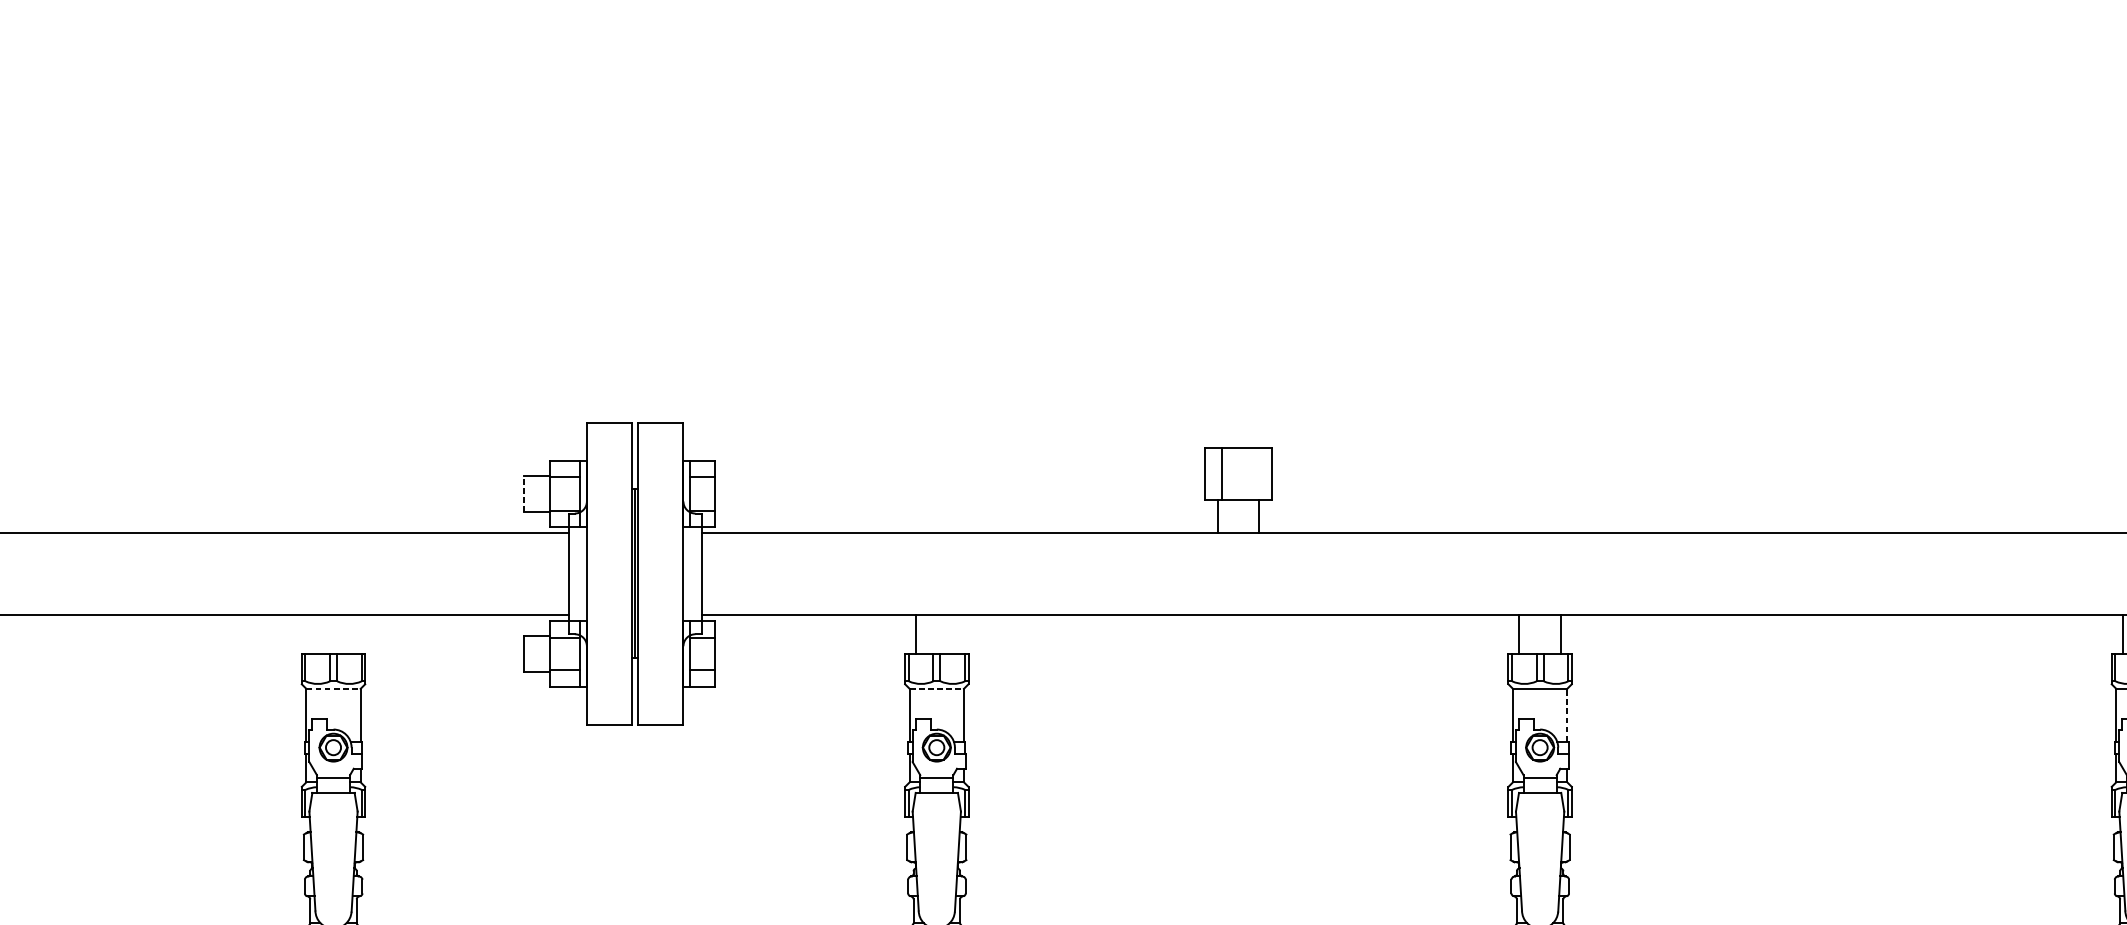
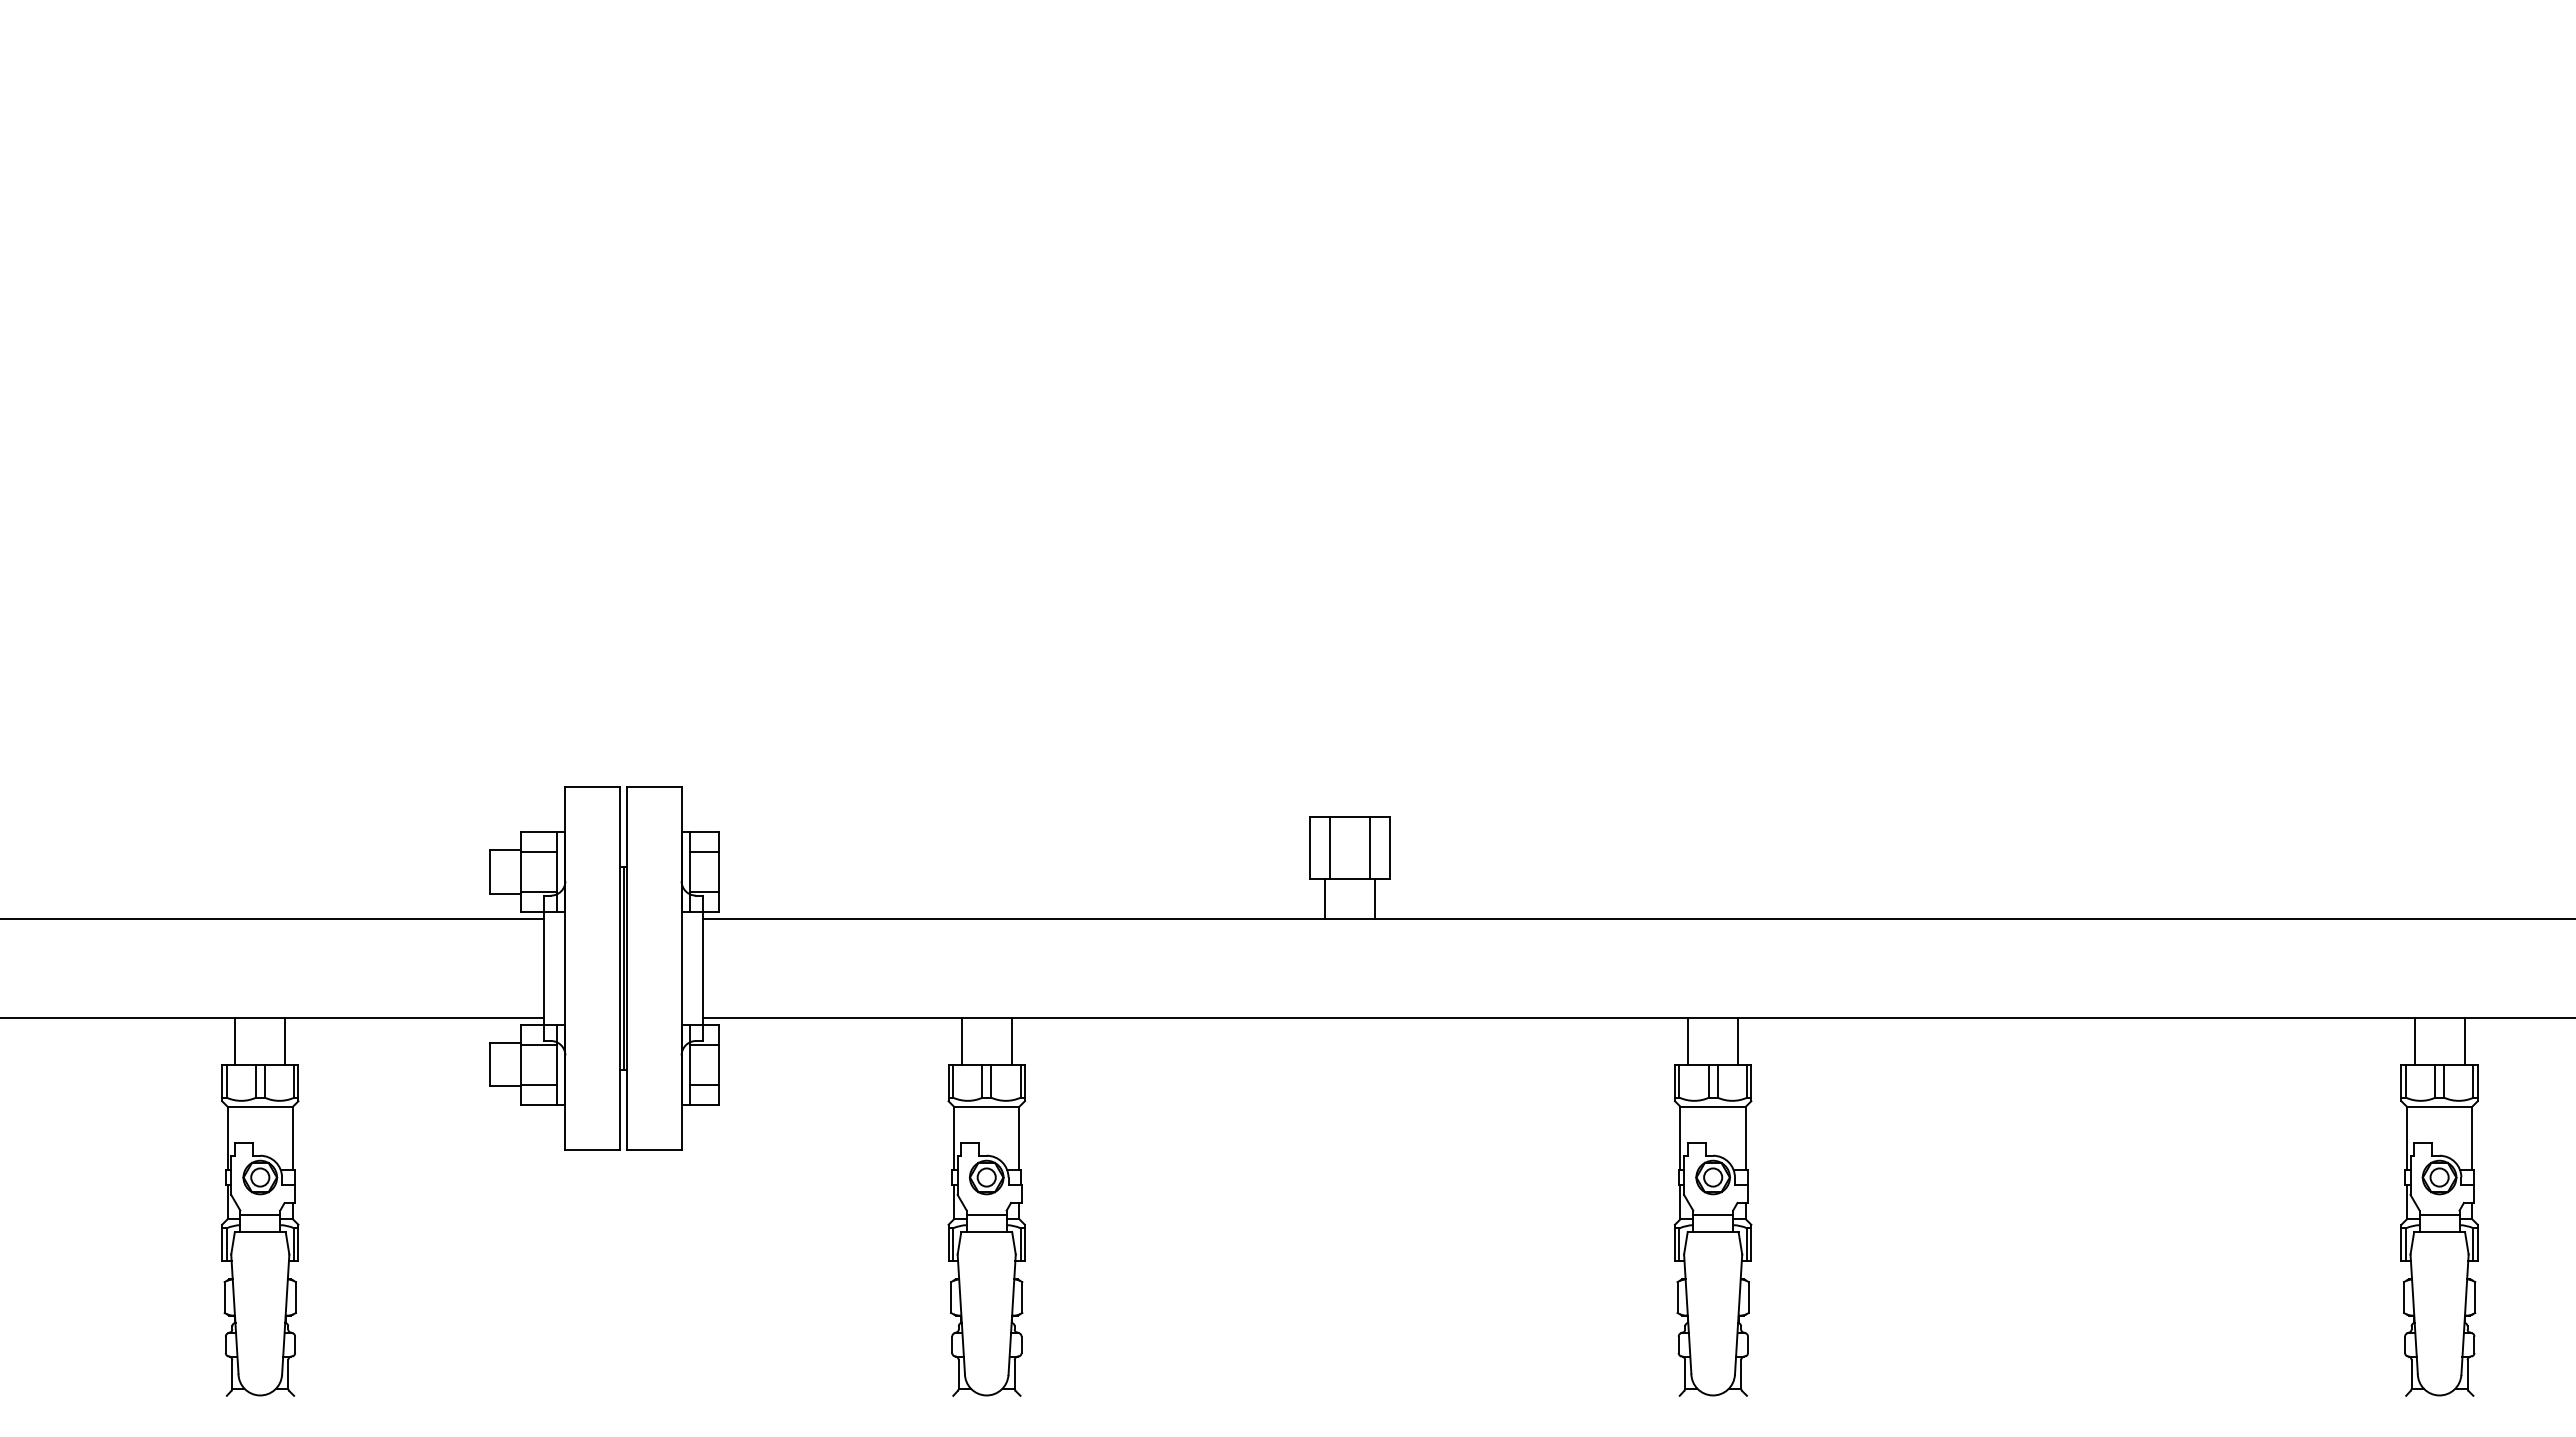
line: (1254, 473) -> (1369, 847), added
line: (524, 494) -> (490, 872), dashed -> solid
line: (312, 633) -> (235, 1040), added
line: (354, 633) -> (285, 1040), added
line: (957, 633) -> (1011, 1040), added
line: (333, 688) -> (260, 1106), dashed -> solid
line: (936, 688) -> (986, 1106), dashed -> solid
line: (1566, 715) -> (1745, 1138), dashed -> solid

